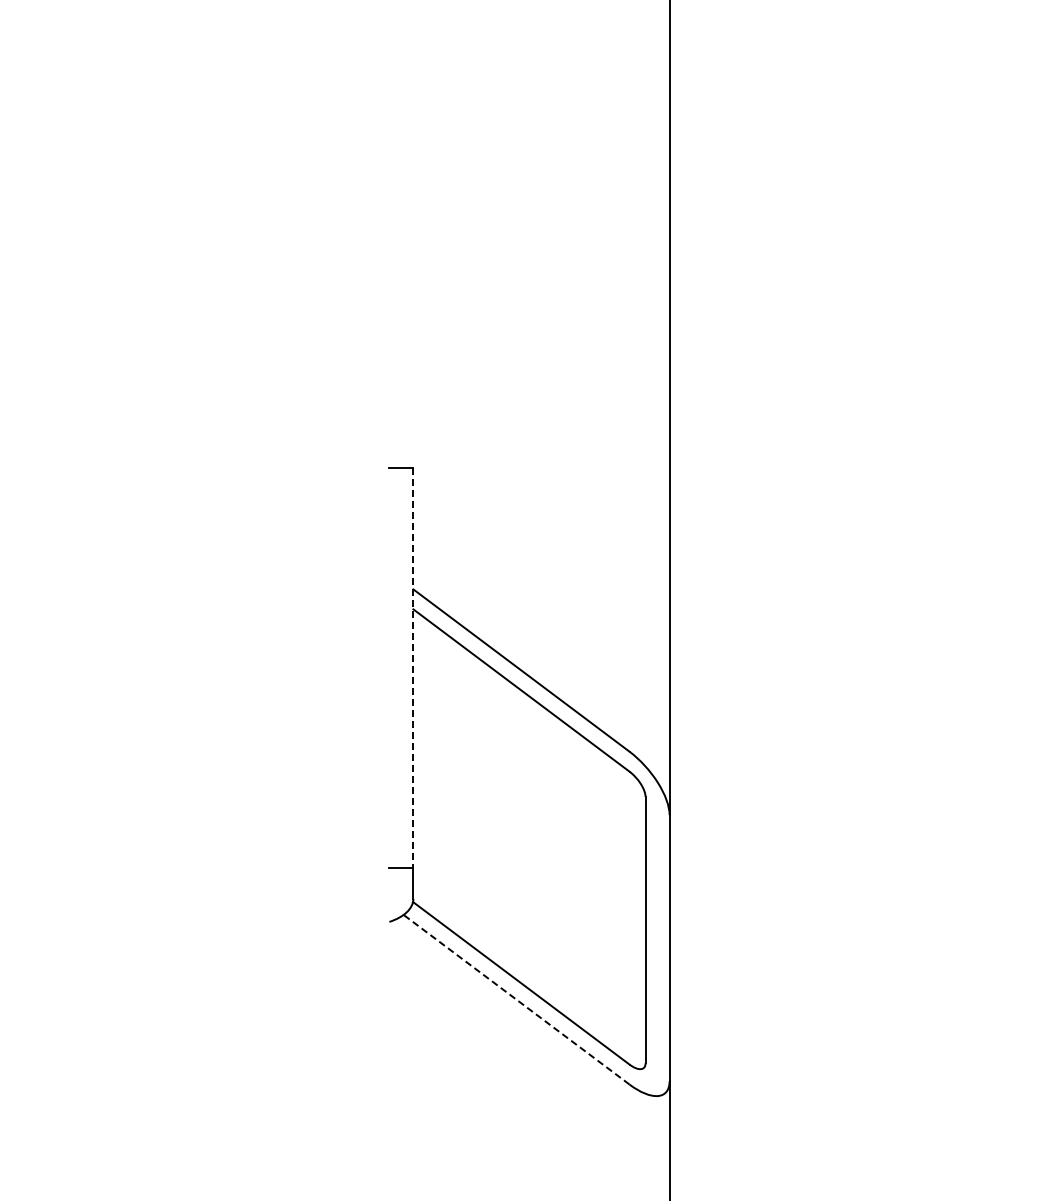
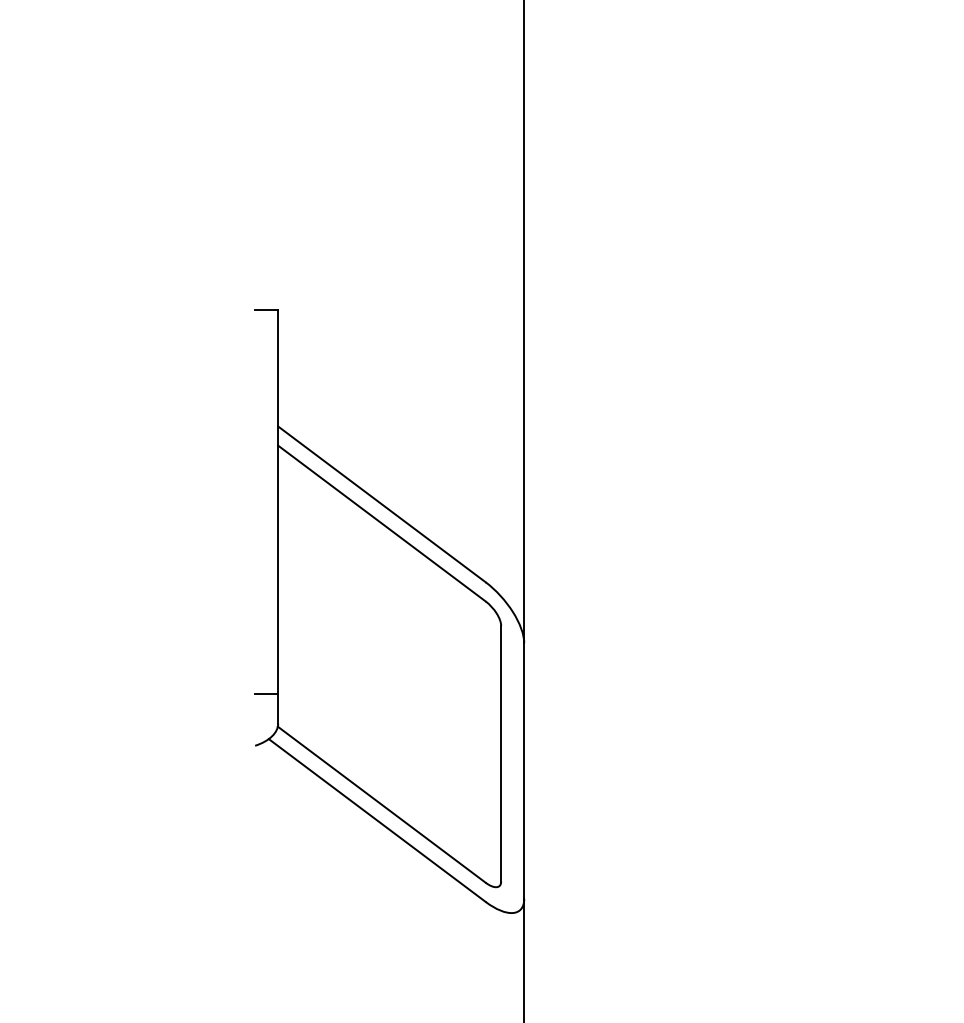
line: (413, 667) -> (278, 501), dashed -> solid
line: (516, 999) -> (377, 820), dashed -> solid

